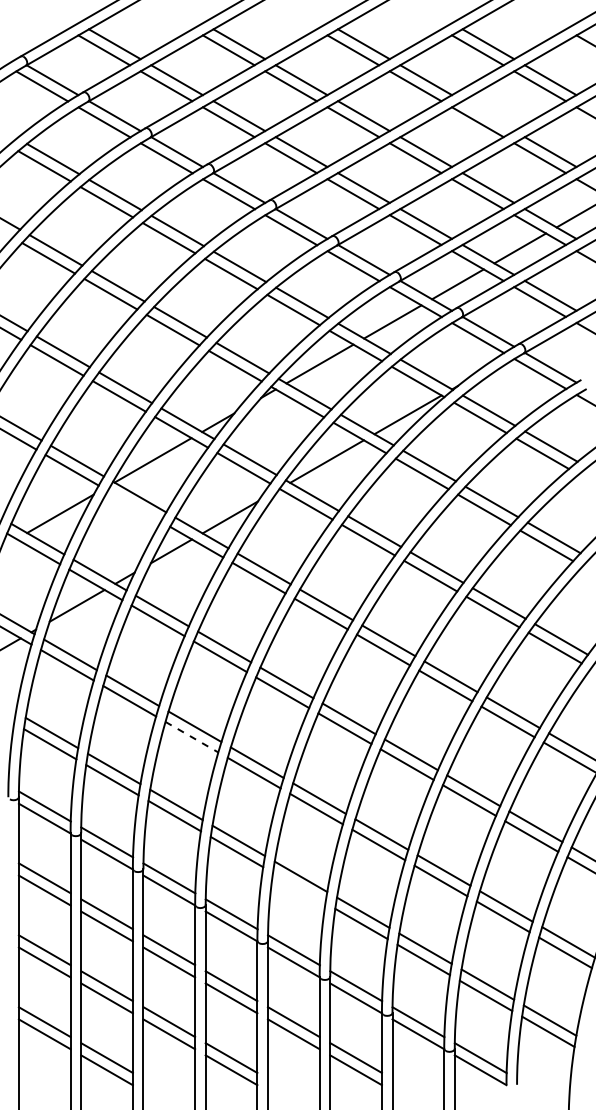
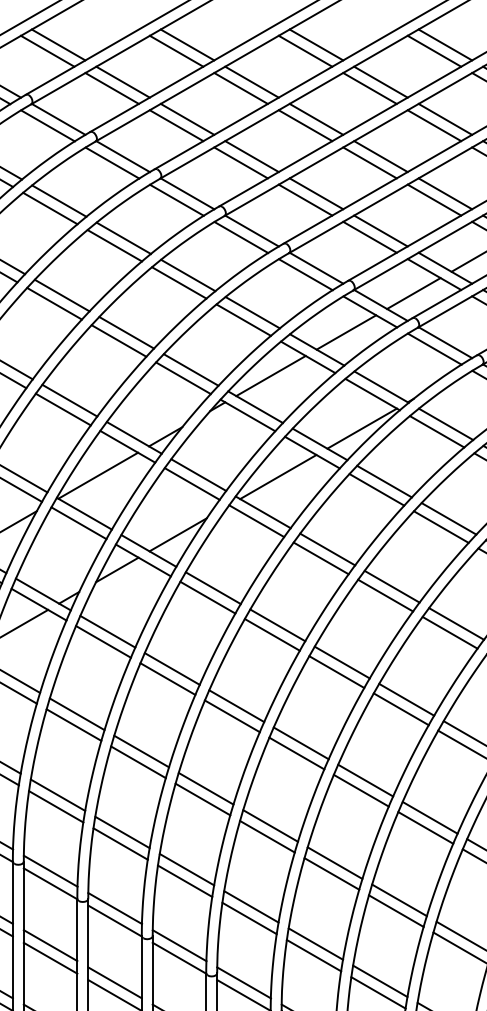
line: (488, 116) -> (445, 119), added
line: (134, 505) -> (79, 522), added
line: (191, 737) -> (138, 762), dashed -> solid
line: (299, 887) -> (249, 917), added

